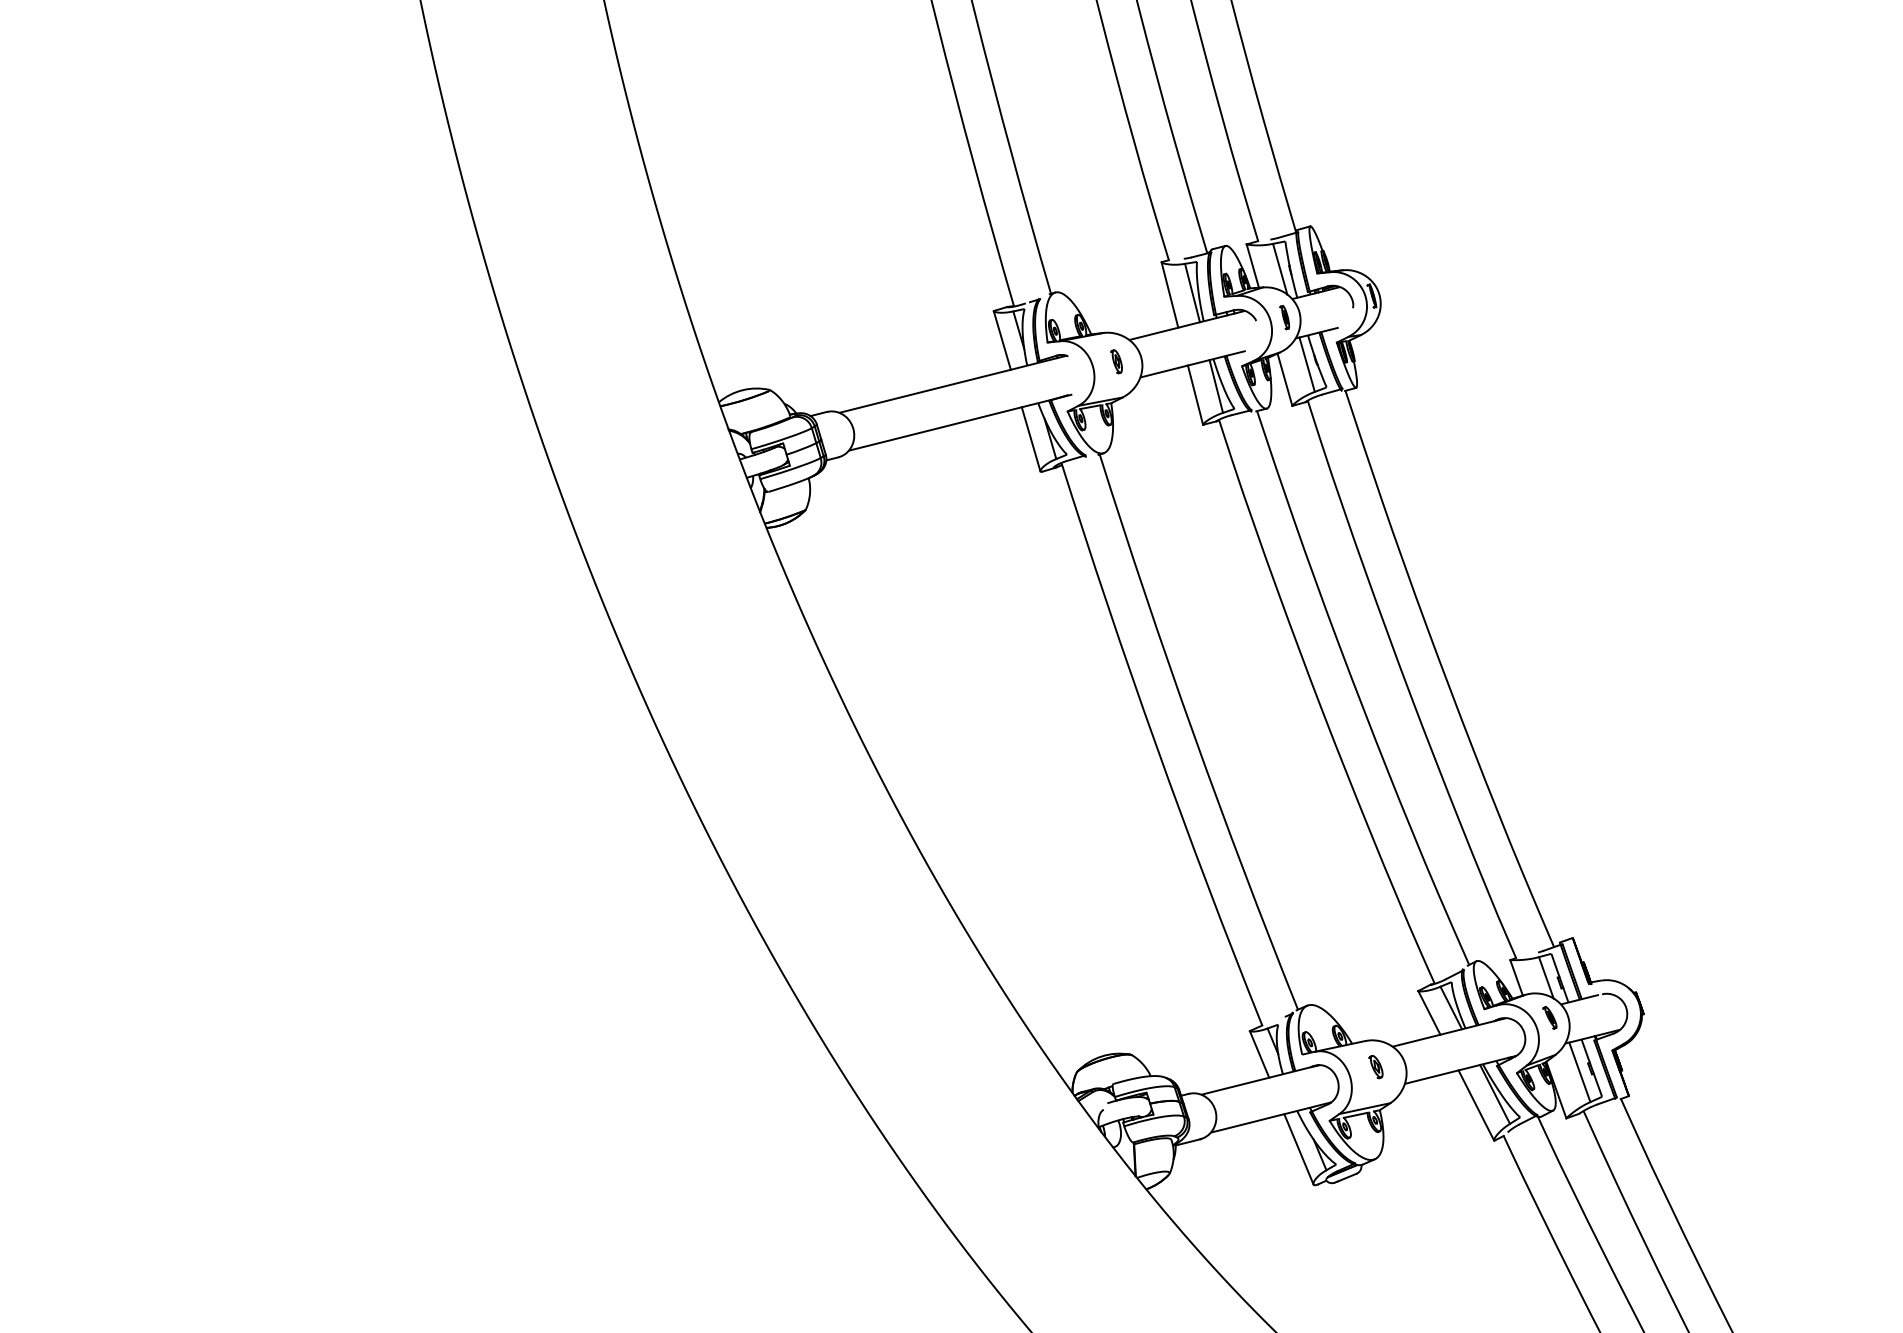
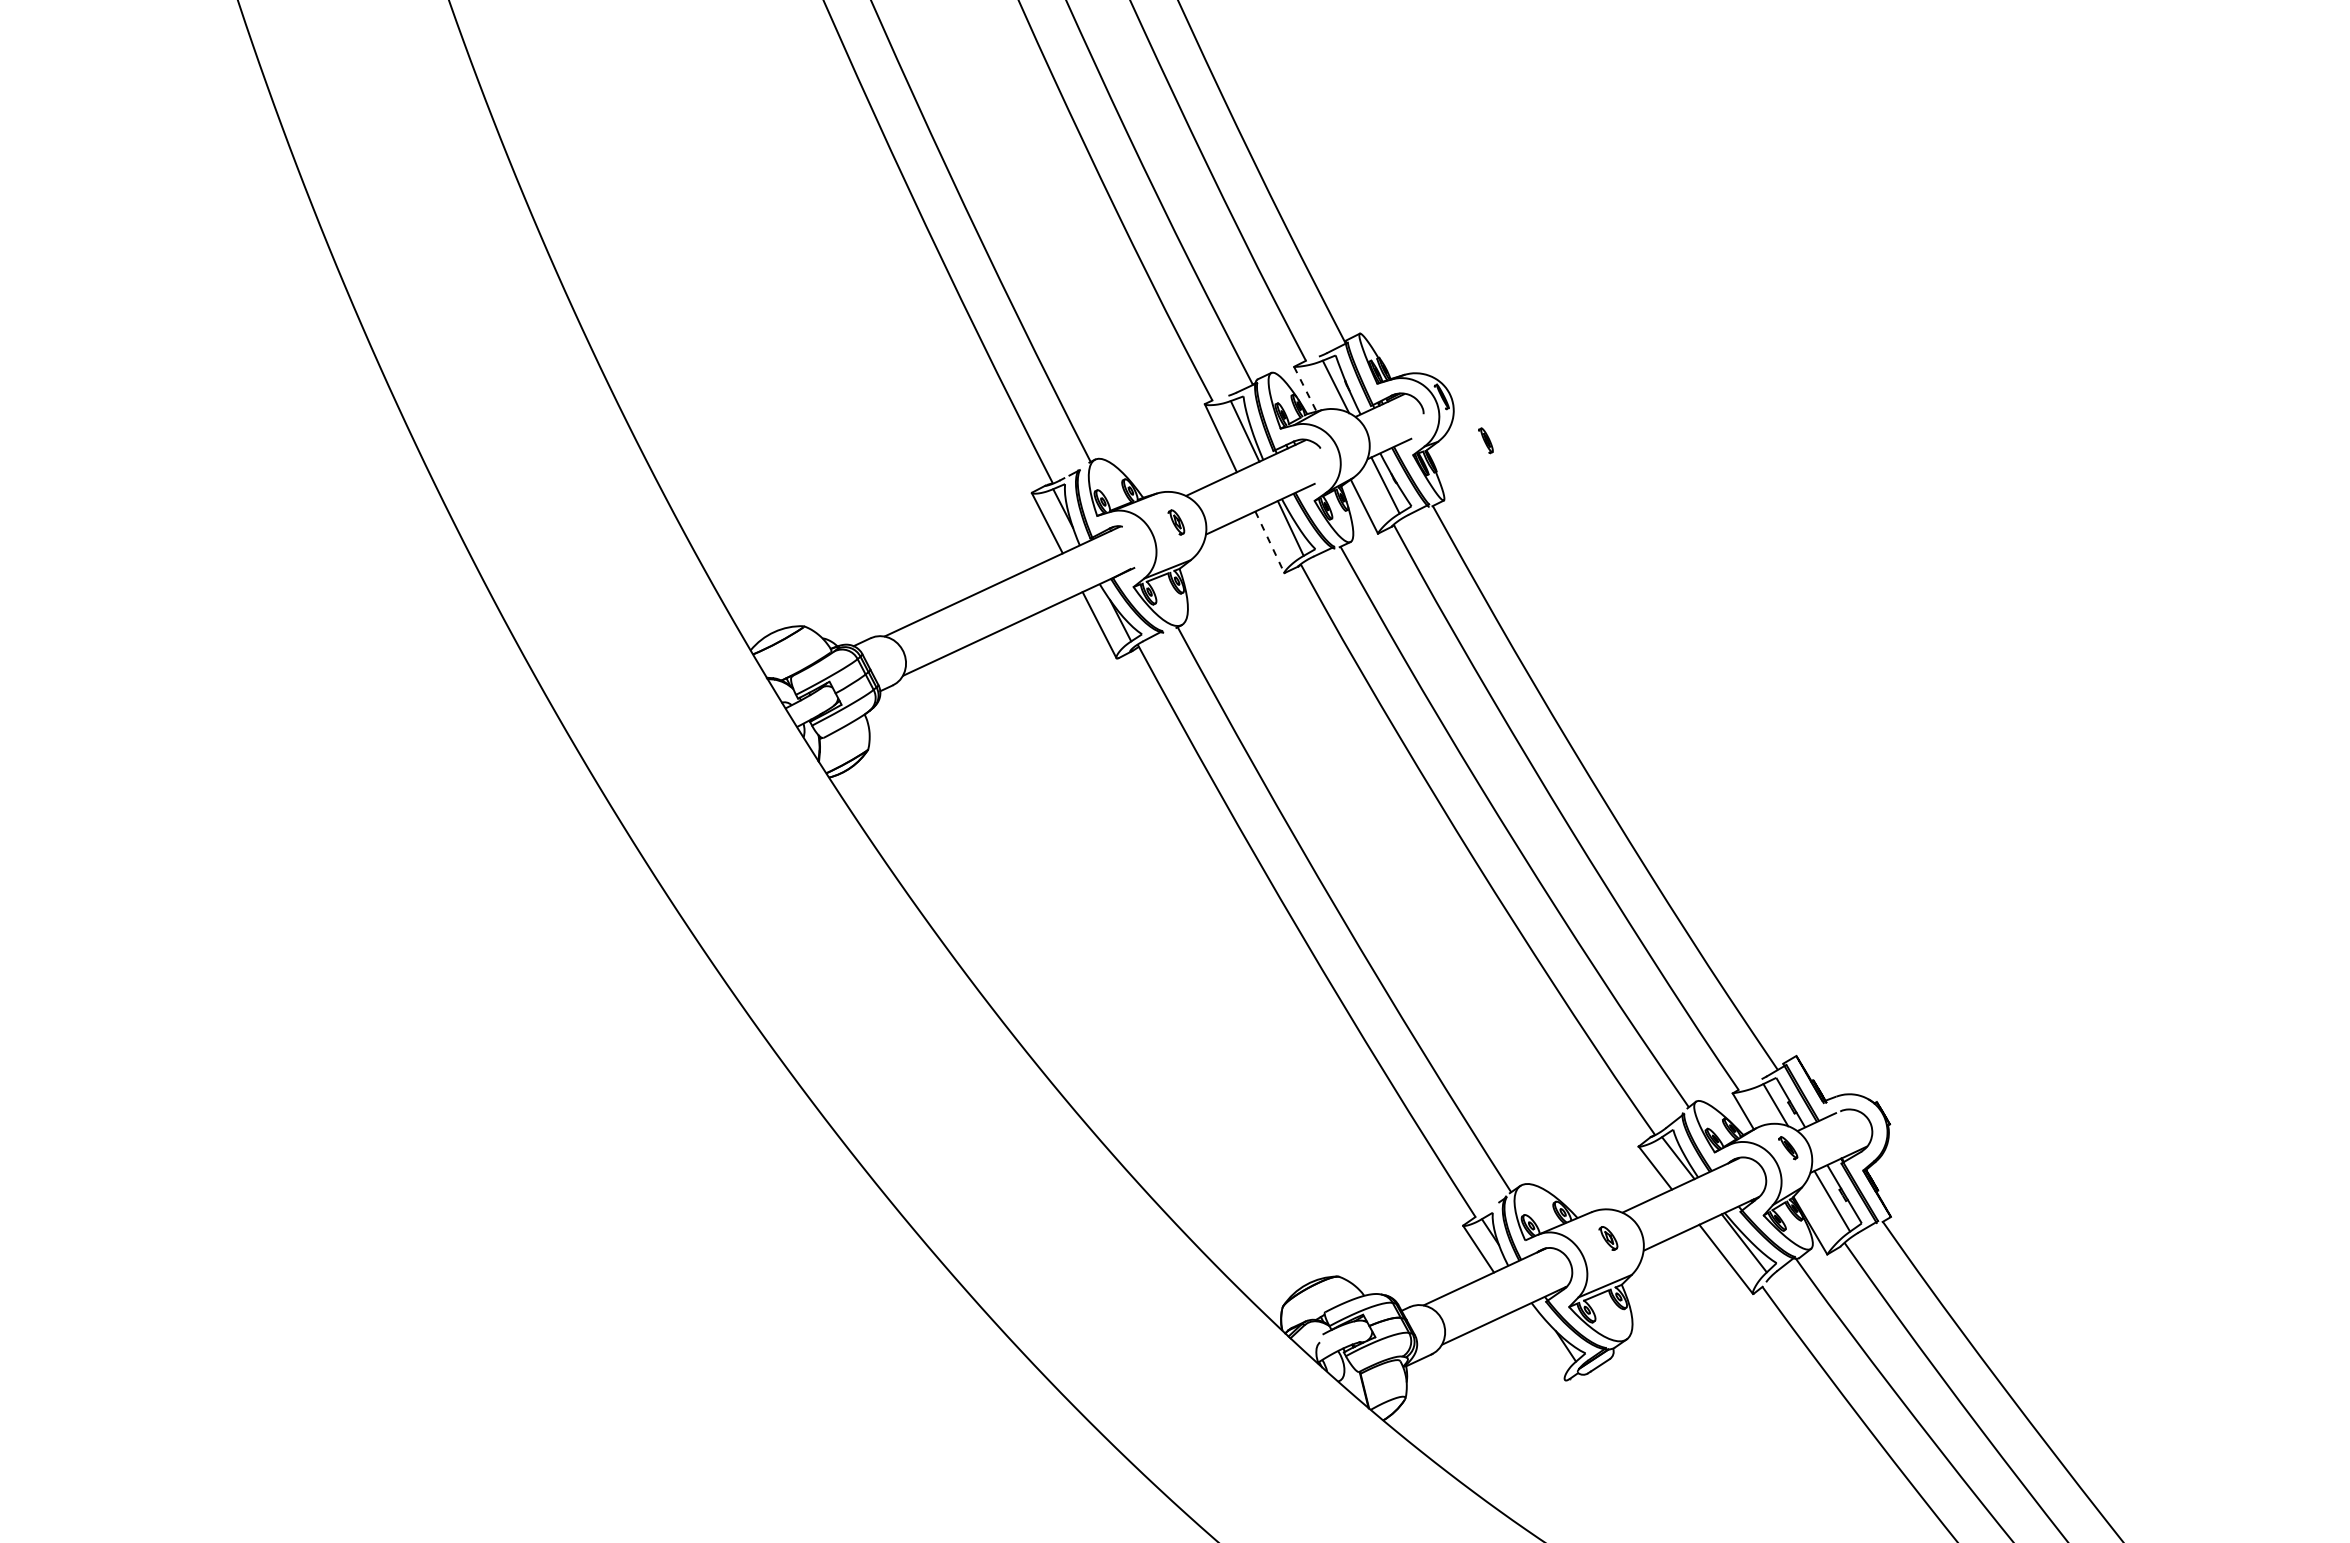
line: (1252, 266) -> (1305, 389), solid -> dashed
part: (1284, 317) -> (1485, 440), moved
line: (1196, 395) -> (1270, 542), solid -> dashed
line: (1298, 1149) -> (1541, 1344), removed

